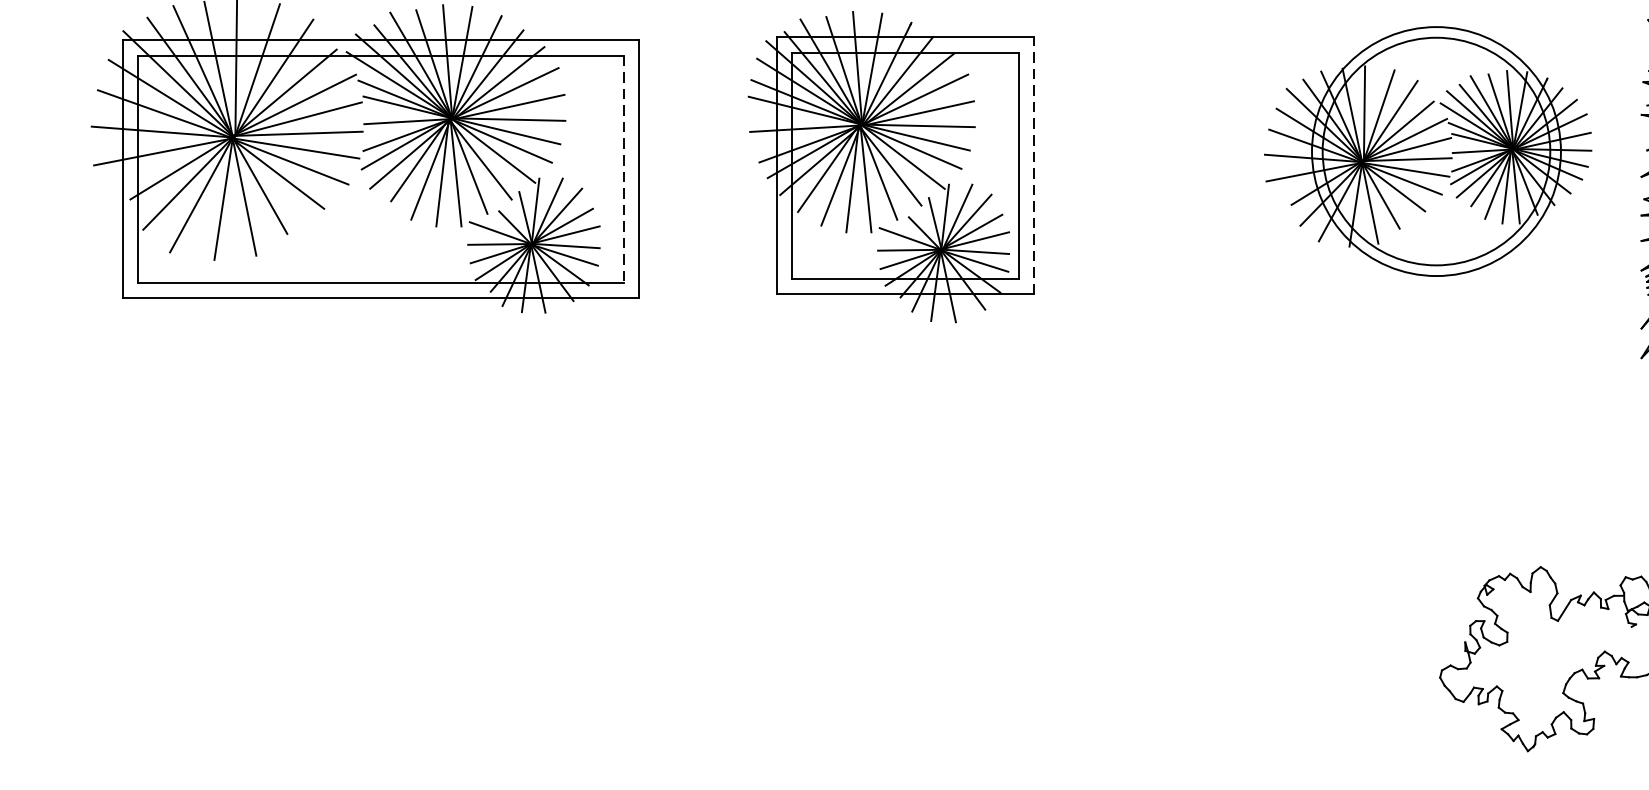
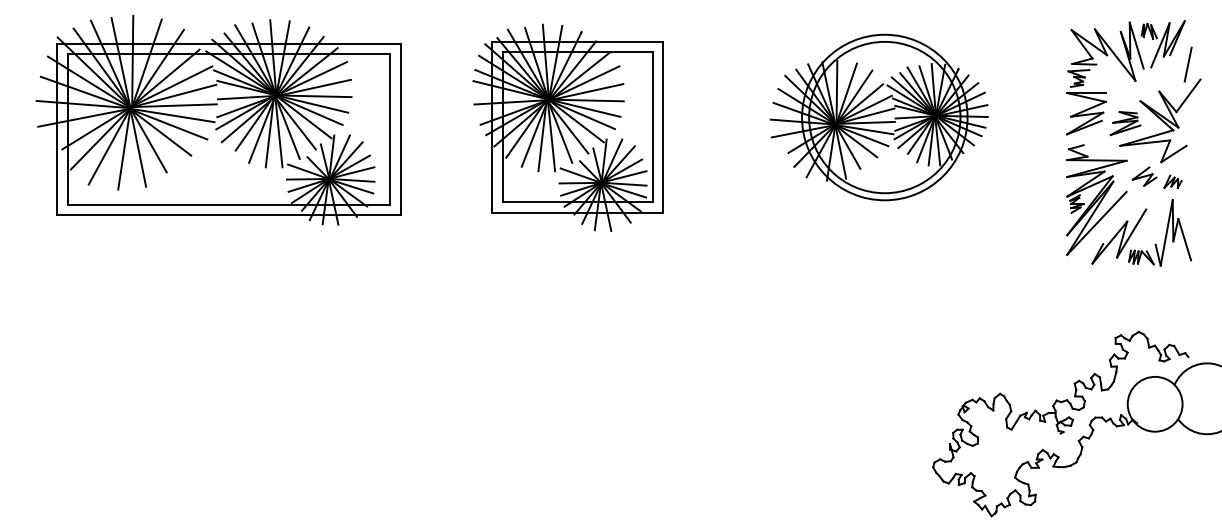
part: (1426, 151) -> (878, 117), moved
line: (1034, 165) -> (663, 126), dashed -> solid
line: (623, 169) -> (390, 129), dashed -> solid

